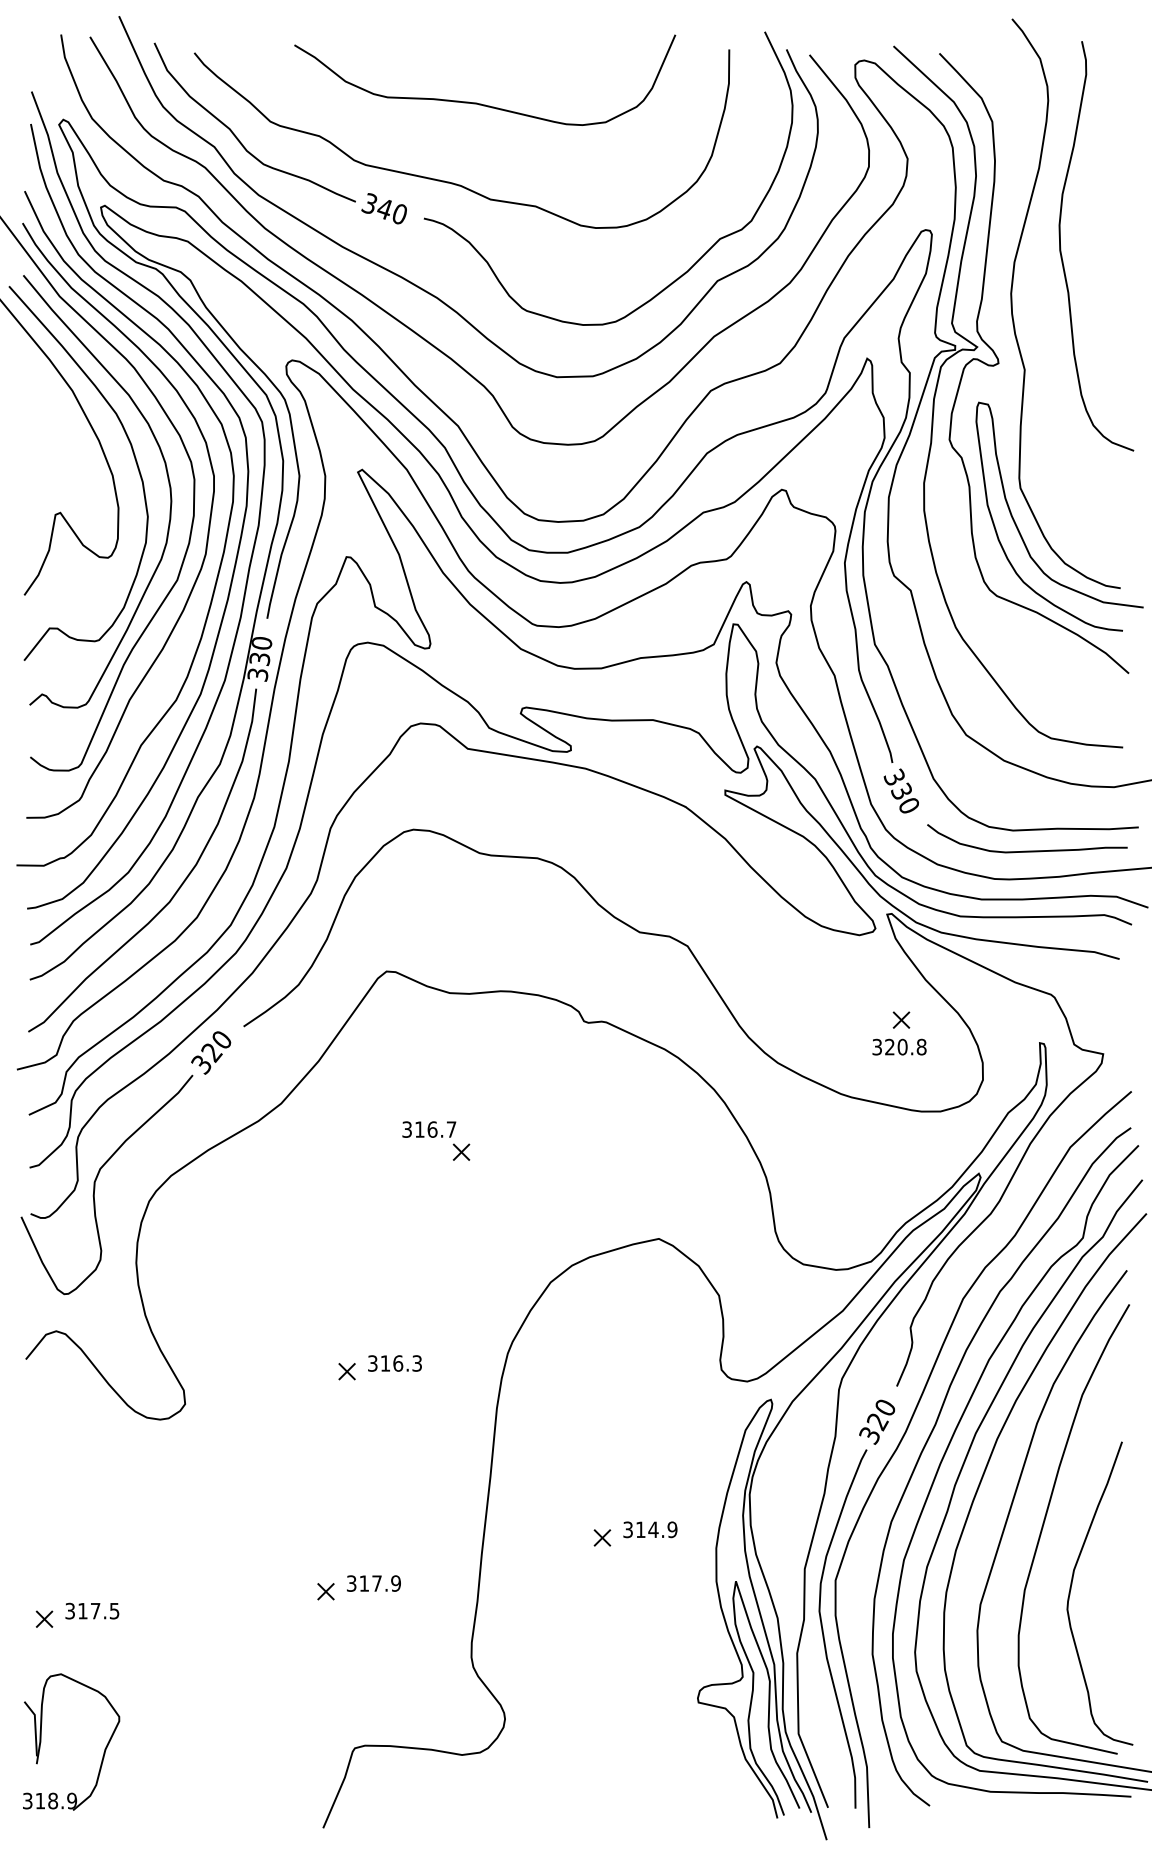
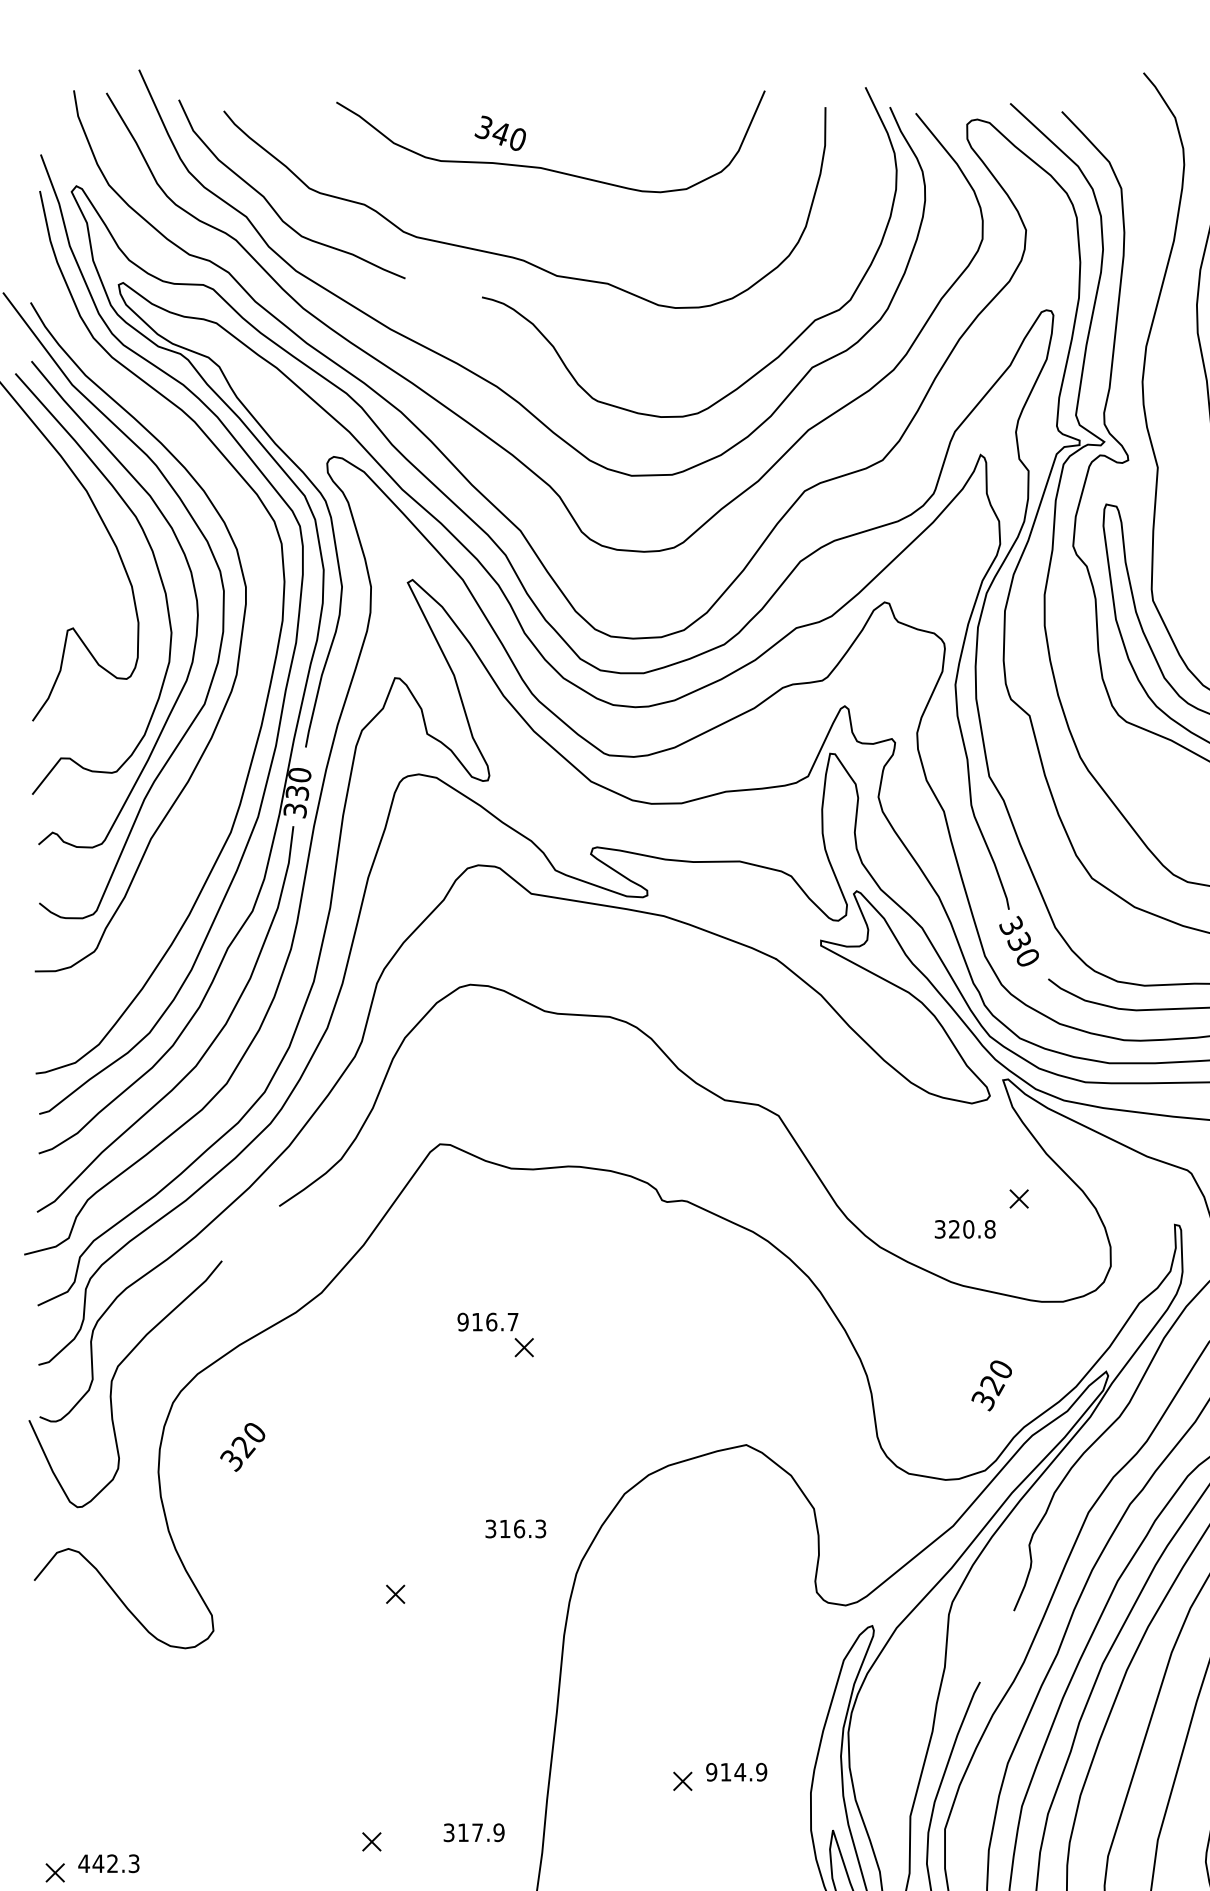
text: (383, 208) -> (499, 133), moved
curve: (223, 547) -> (256, 667), removed
text: (899, 1046) -> (965, 1228), moved
text: (211, 1052) -> (243, 1446), moved
text: (407, 1129) -> (463, 1321), 316.7 -> 916.7
text: (394, 1363) -> (515, 1528), moved
text: (876, 1421) -> (991, 1384), moved
text: (628, 1529) -> (712, 1771), 314.9 -> 914.9
text: (373, 1583) -> (473, 1832), moved
text: (92, 1610) -> (109, 1863), 317.5 -> 442.3

